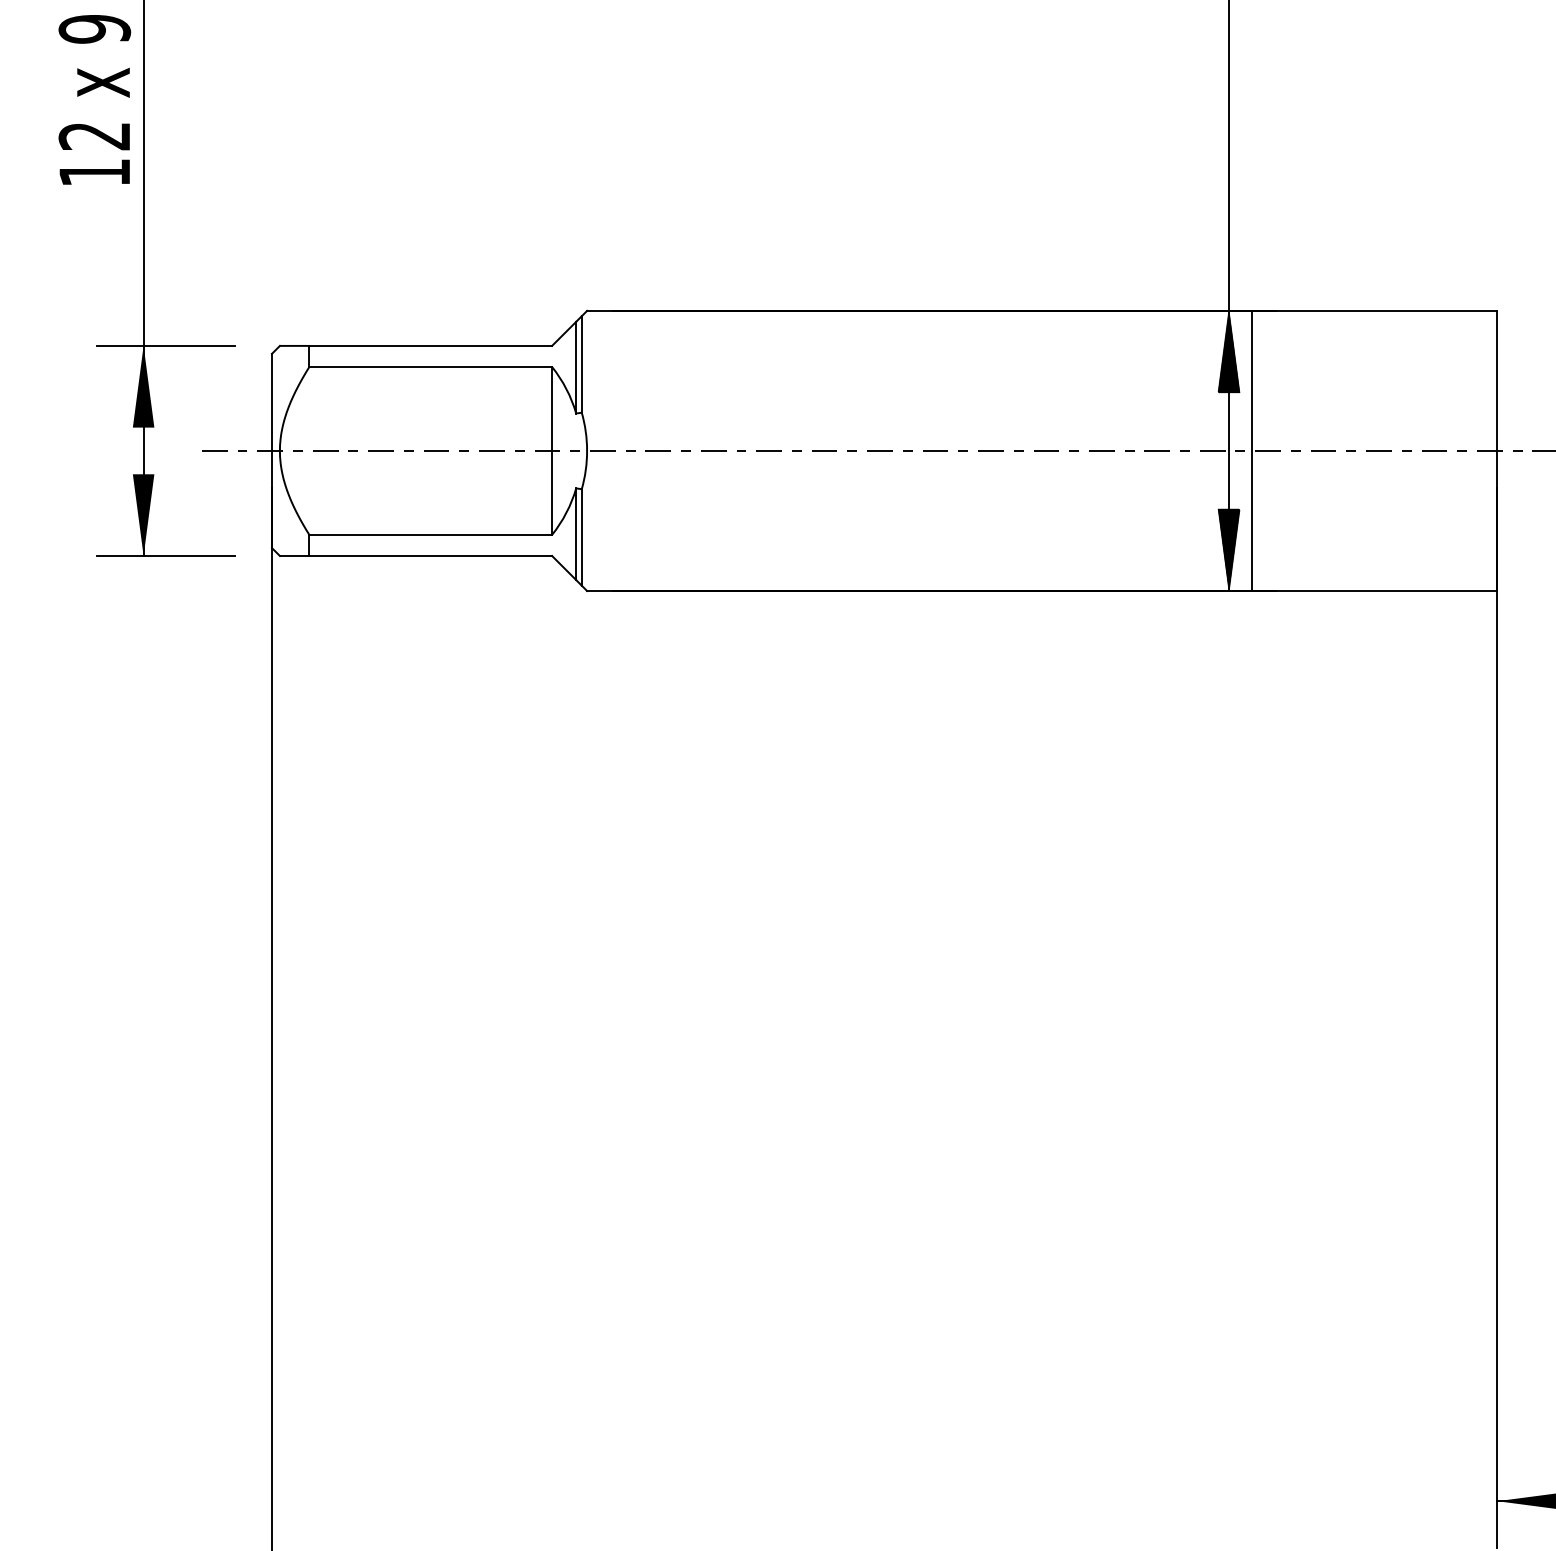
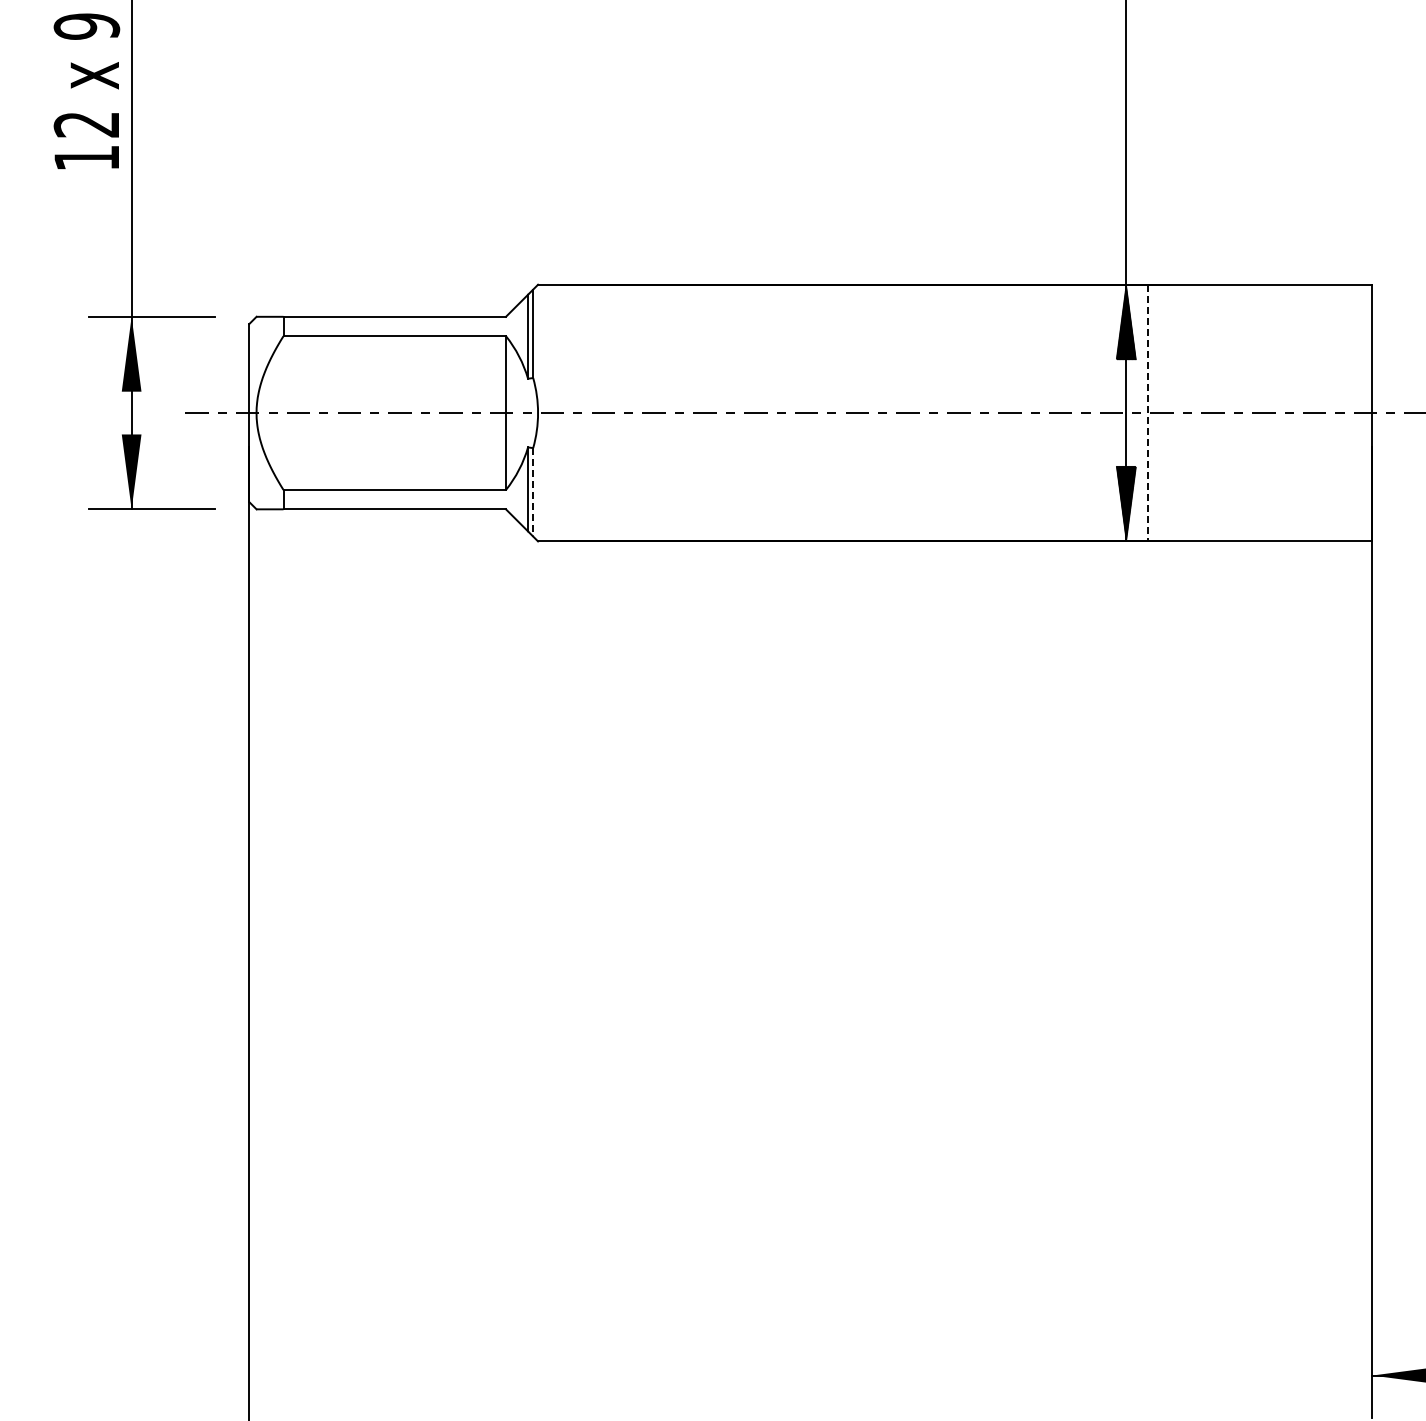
line: (1252, 451) -> (1147, 413), solid -> dashed
line: (582, 537) -> (533, 492), solid -> dashed

